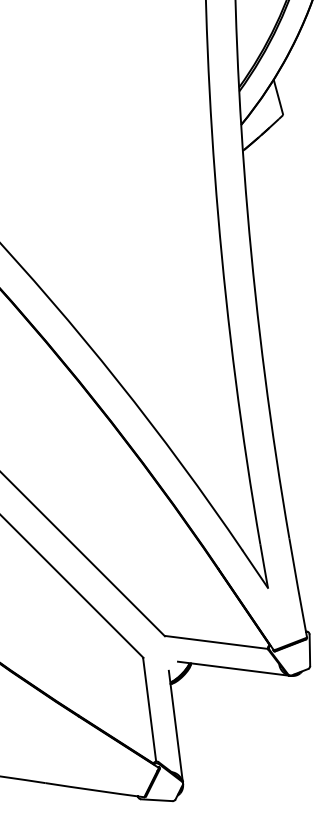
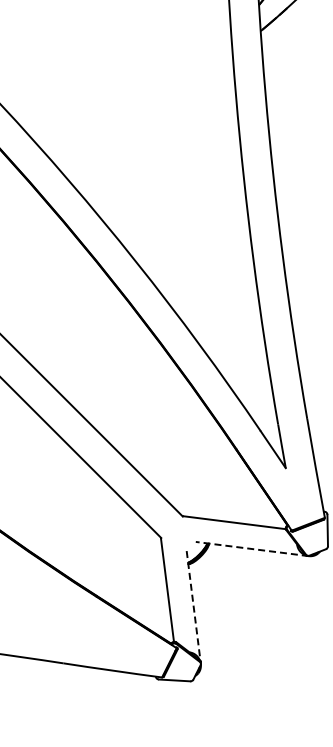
line: (234, 668) -> (252, 548), solid -> dashed
line: (175, 726) -> (193, 606), solid -> dashed

